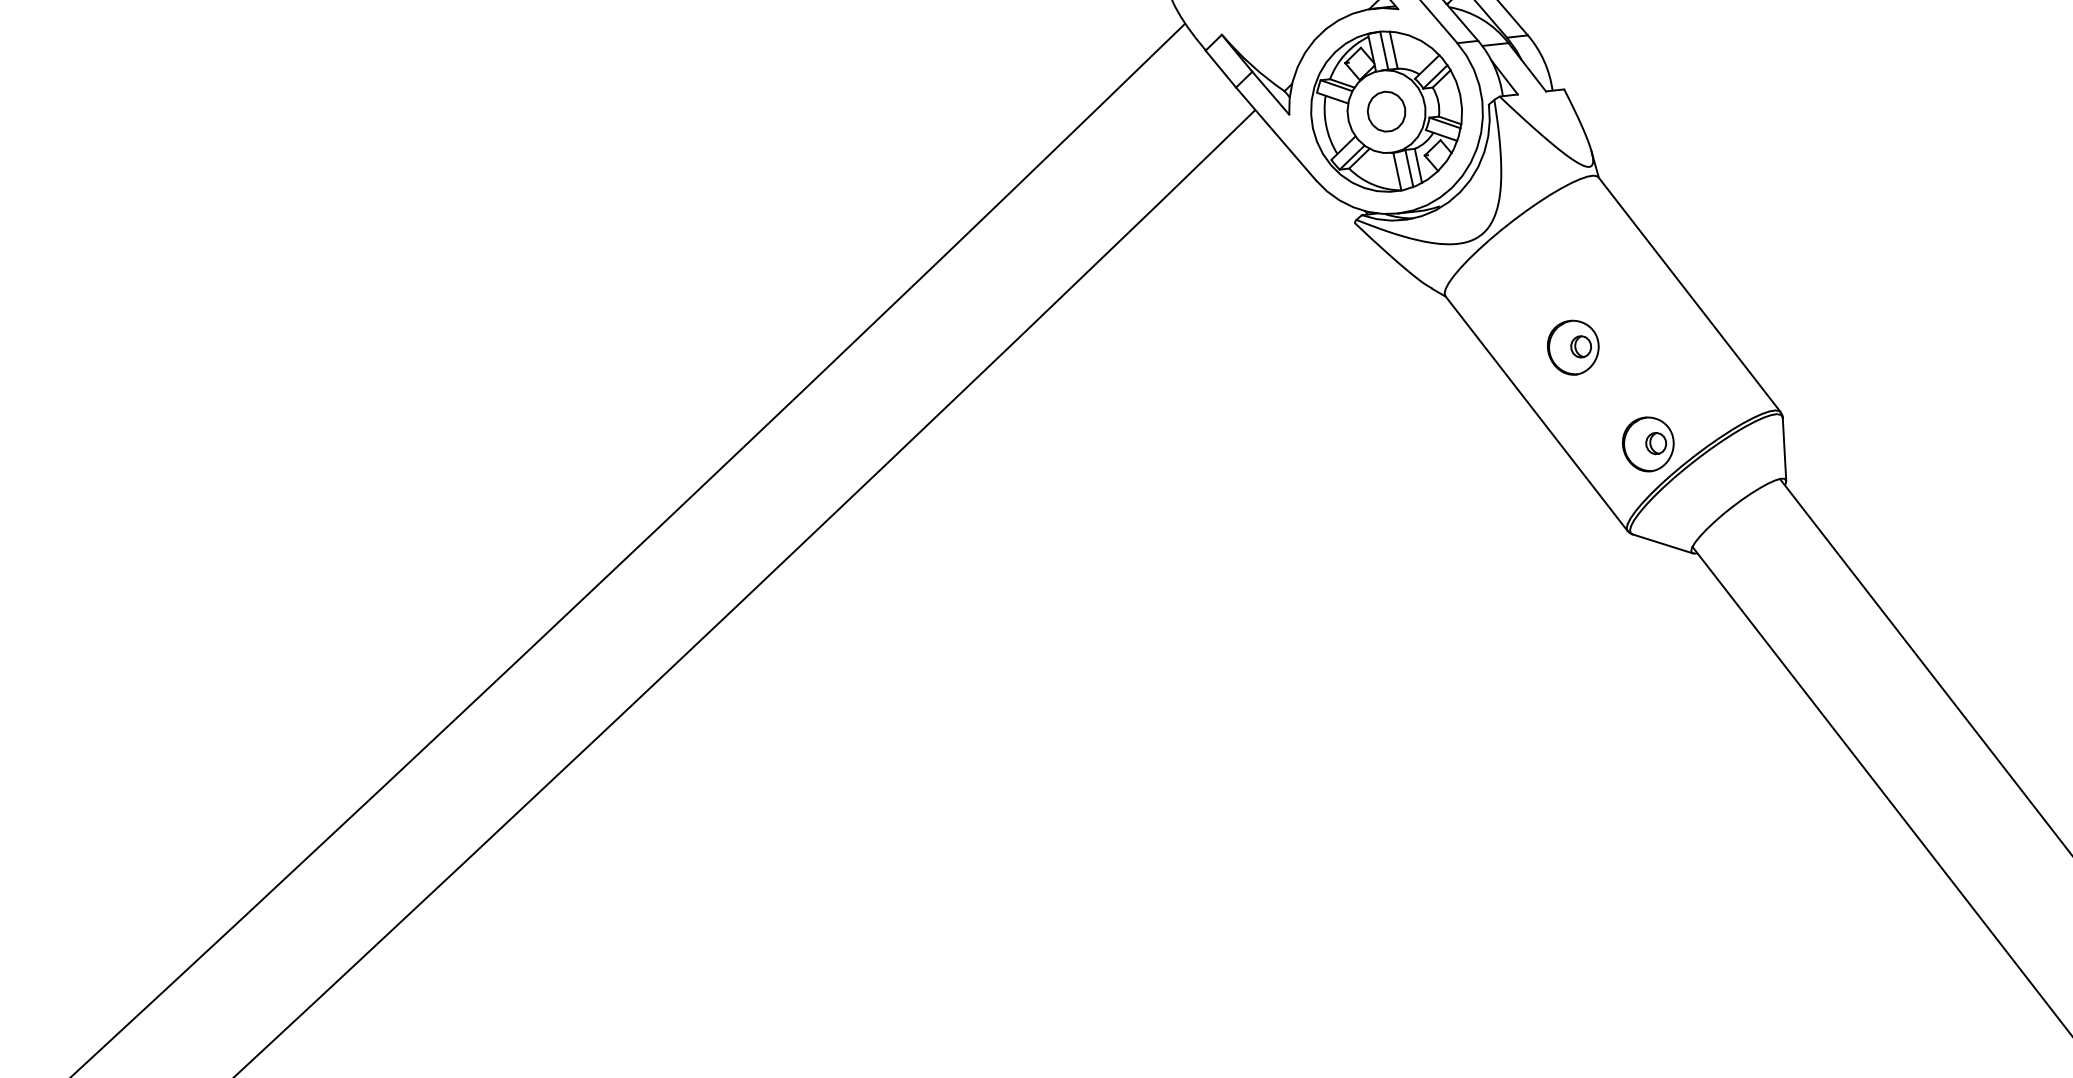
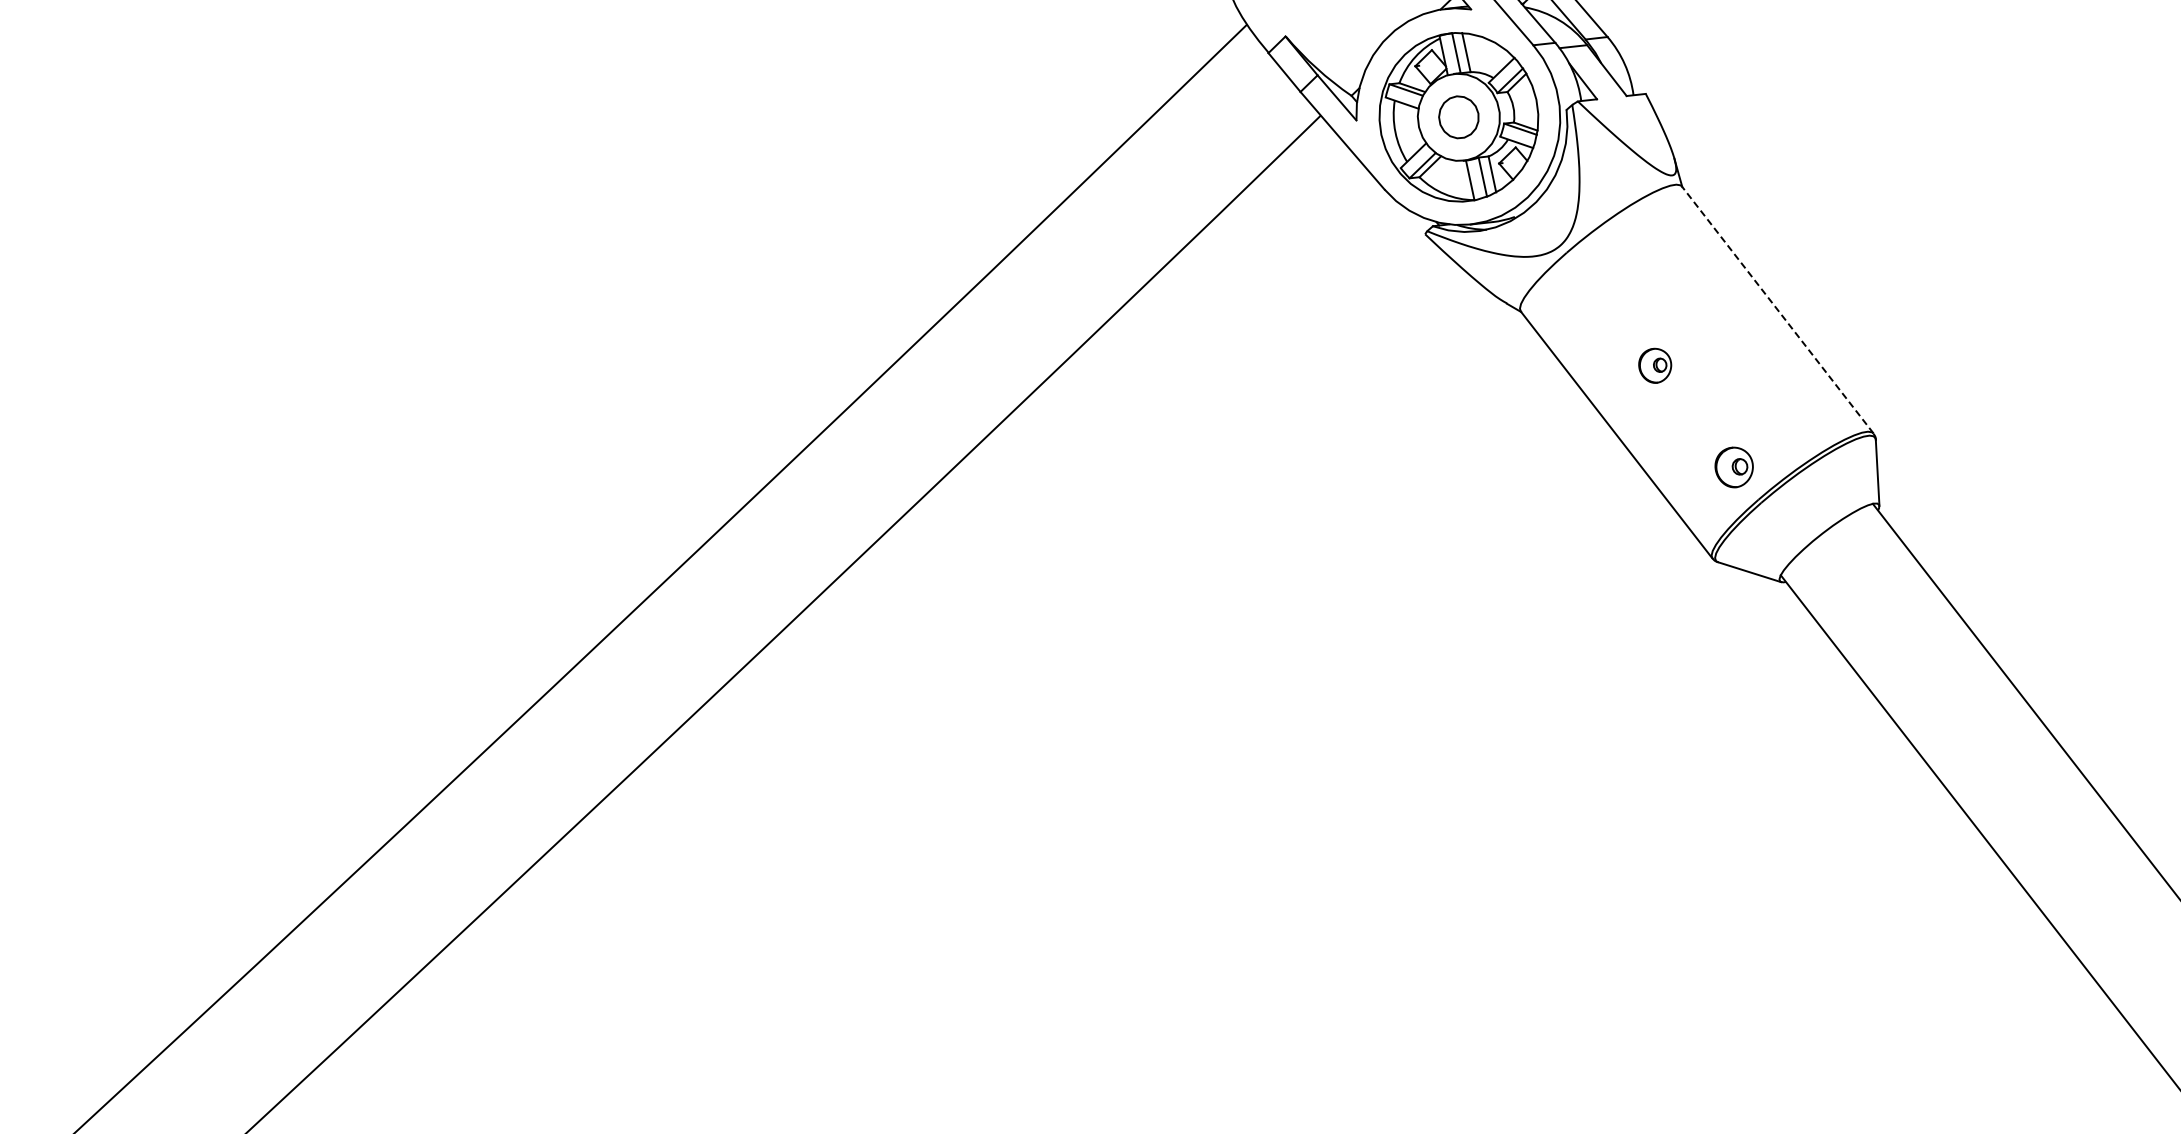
line: (1689, 294) -> (1777, 309), solid -> dashed
part: (1572, 347) -> (1654, 365), size x0.6
part: (1647, 444) -> (1733, 467), size x0.7

